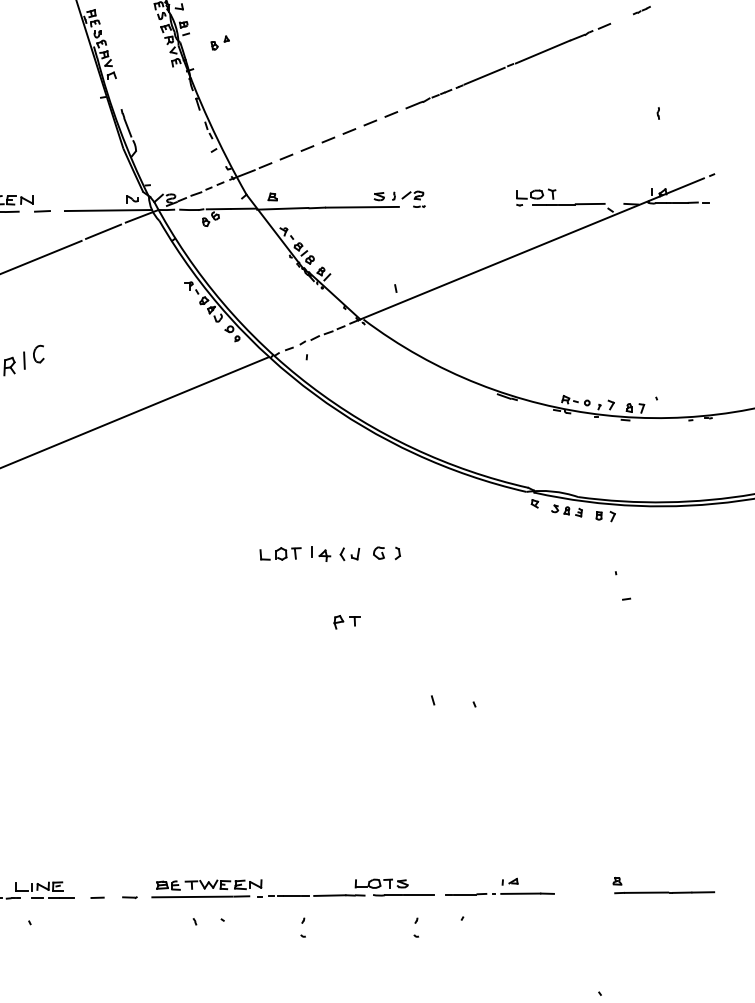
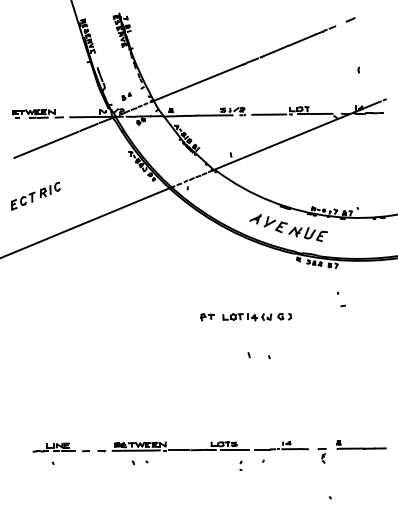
part: (219, 42) -> (126, 96), moved
line: (337, 135) -> (202, 80), dashed -> solid
line: (474, 205) -> (269, 114), added
part: (514, 439) -> (288, 228), added
part: (330, 554) -> (257, 317), moved
part: (581, 906) -> (321, 455), added
part: (302, 927) -> (185, 465), removed

